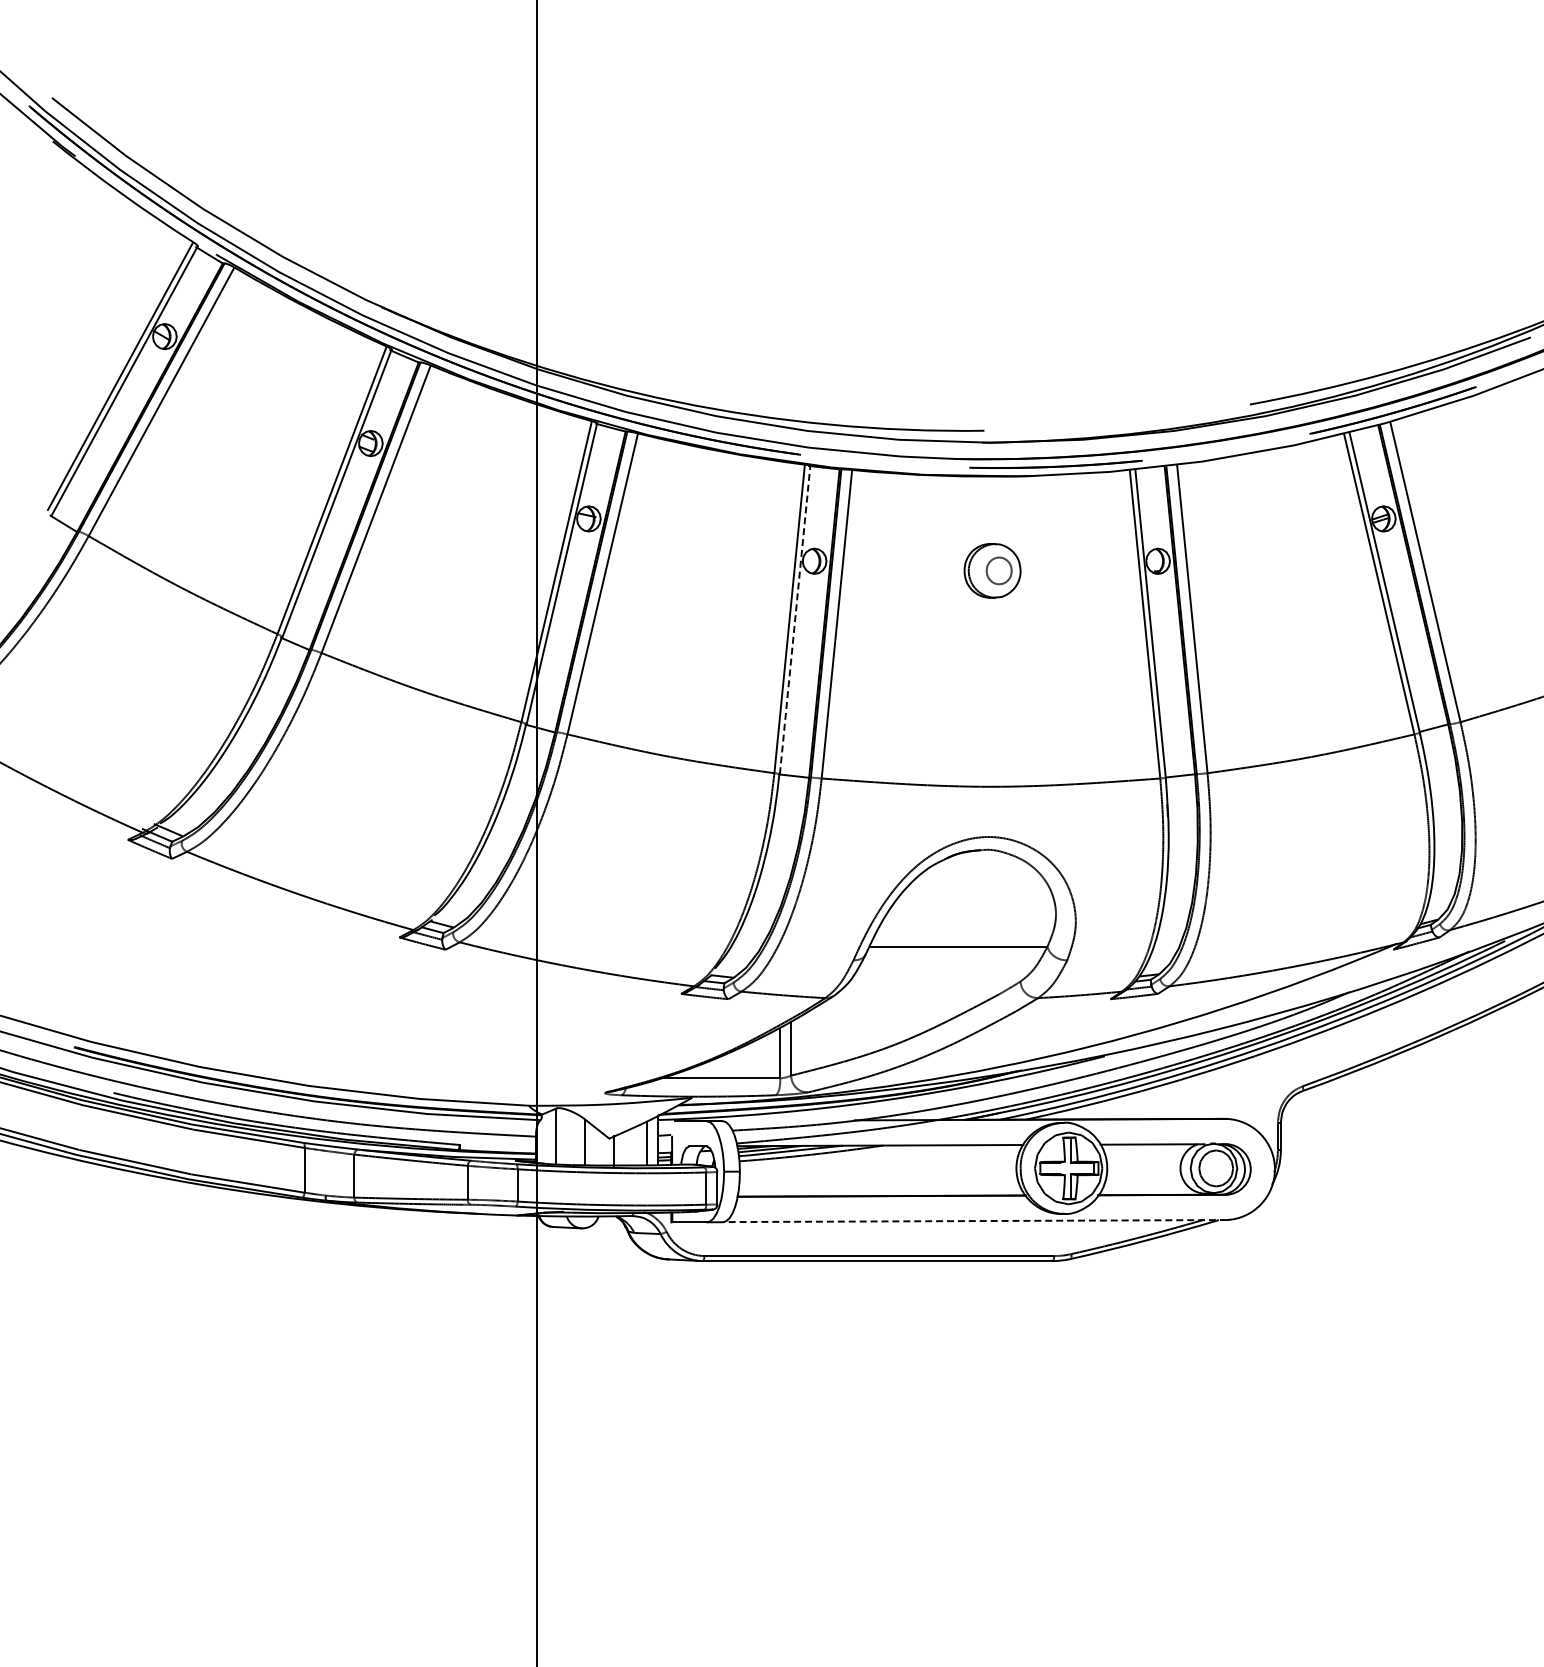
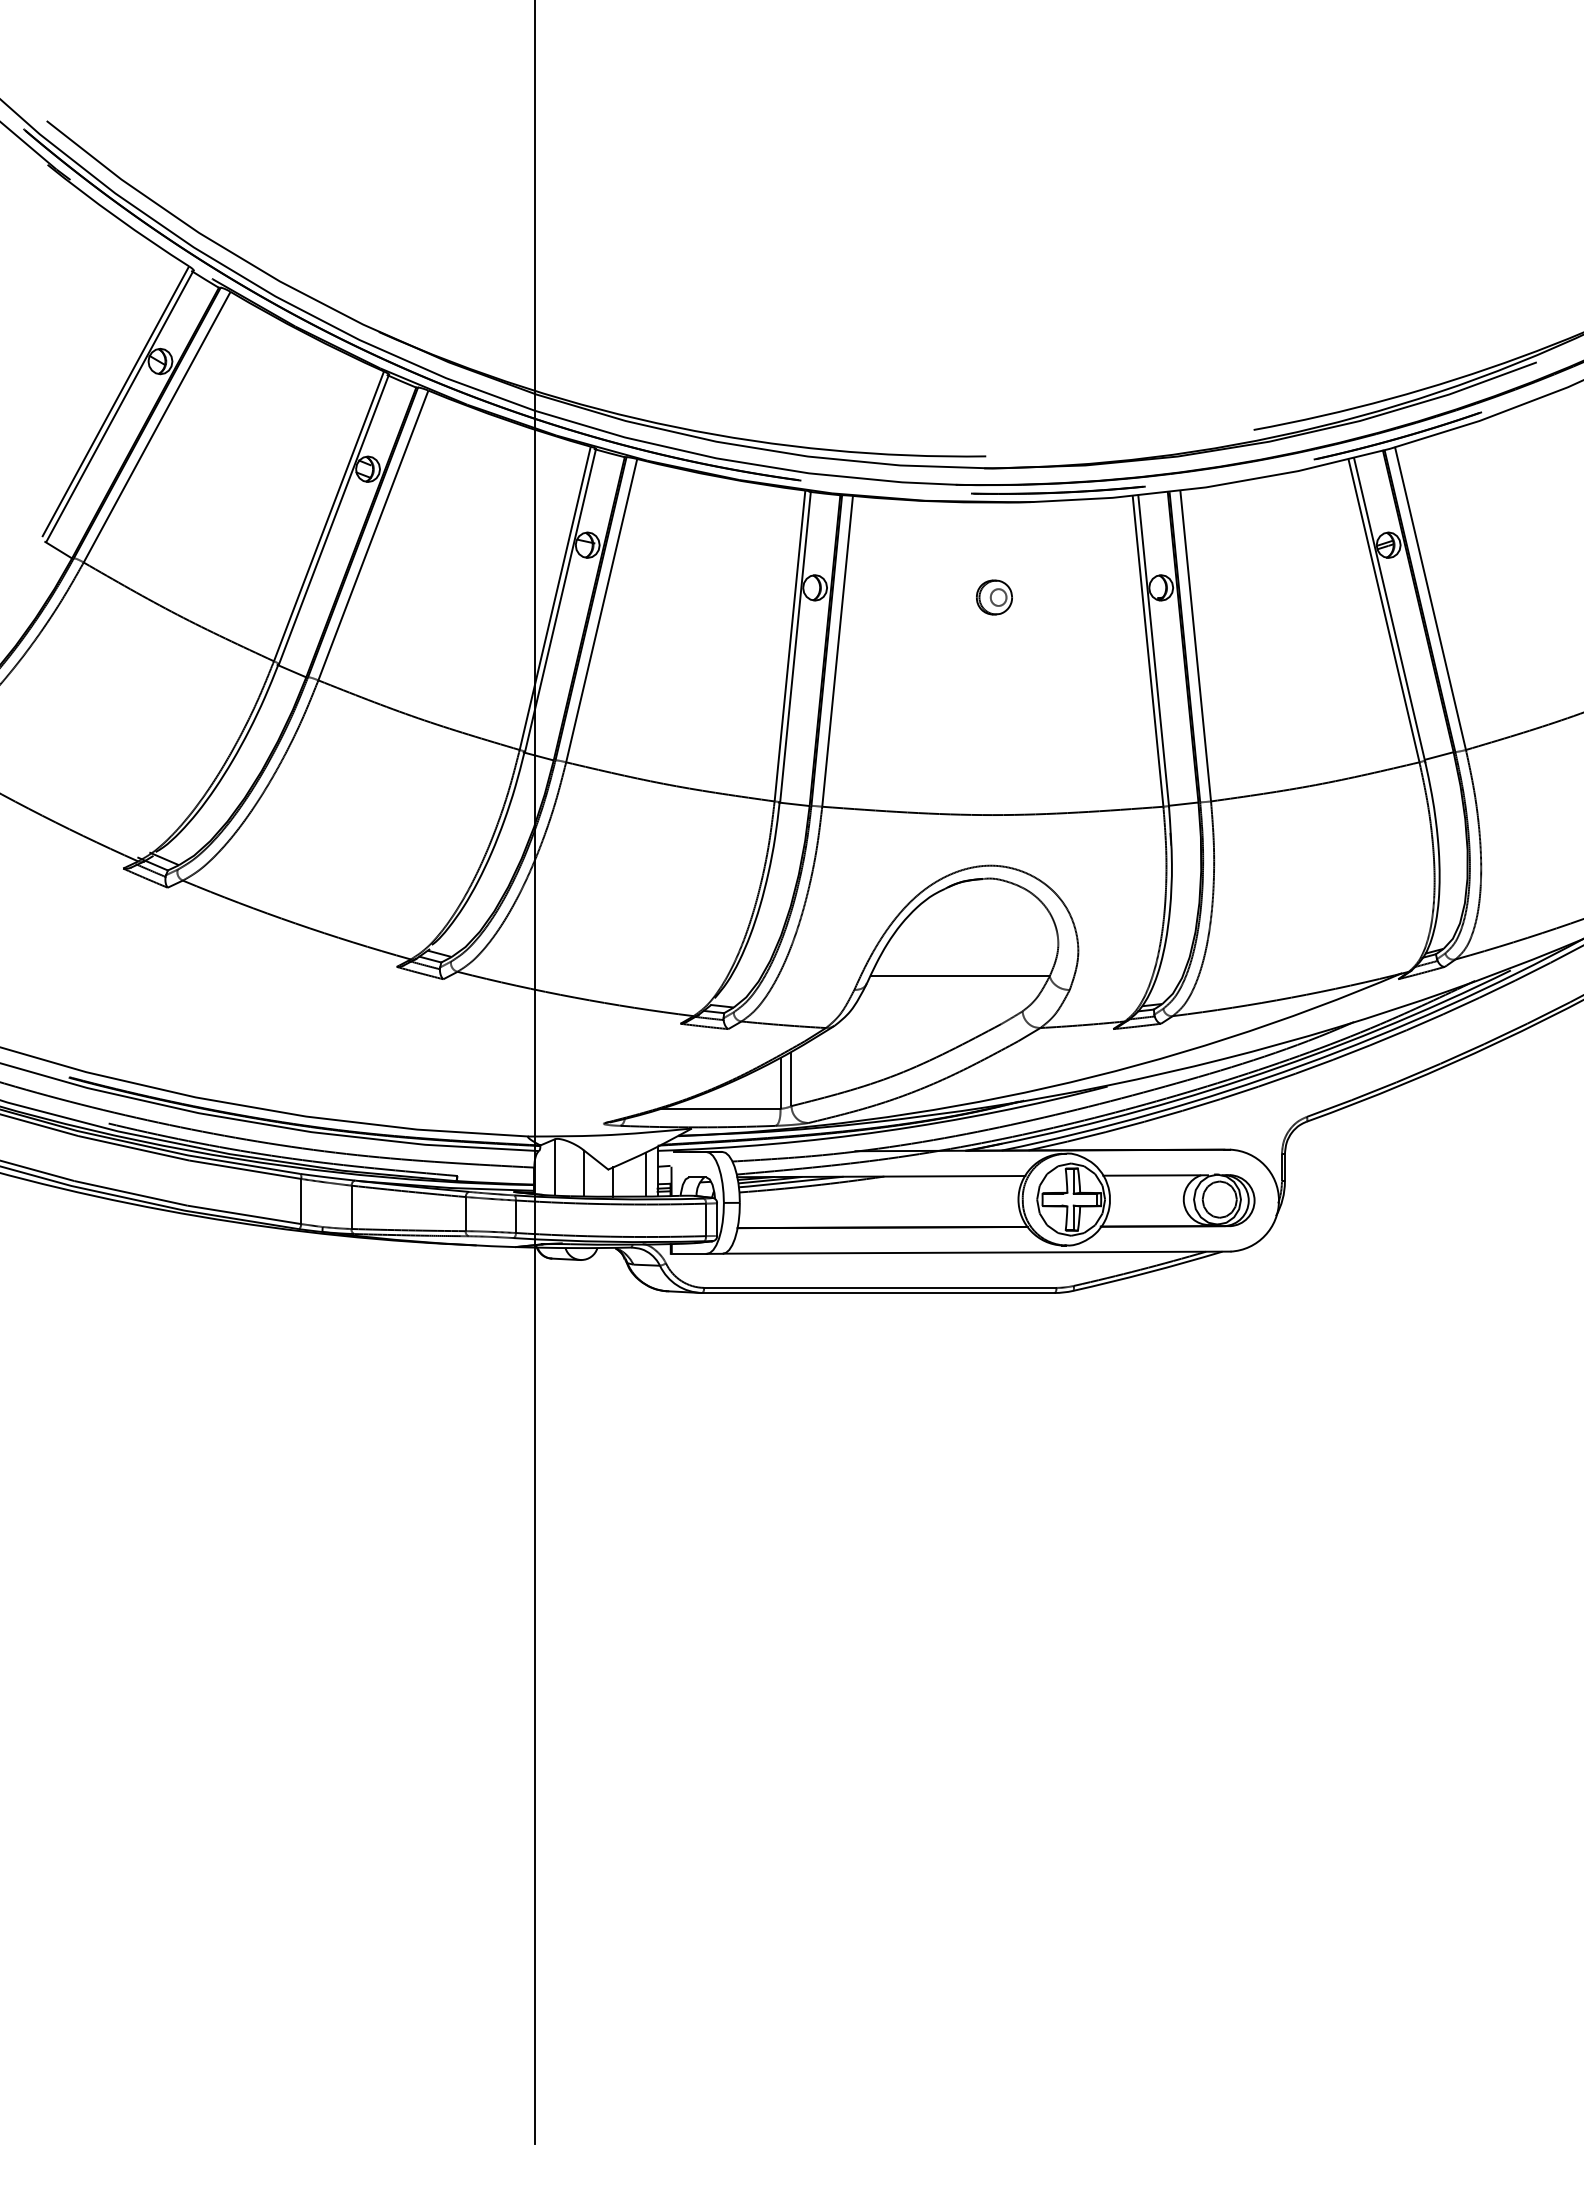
part: (992, 570) -> (994, 597), size x0.62
line: (795, 619) -> (795, 646), dashed -> solid
line: (974, 1220) -> (976, 1252), dashed -> solid

